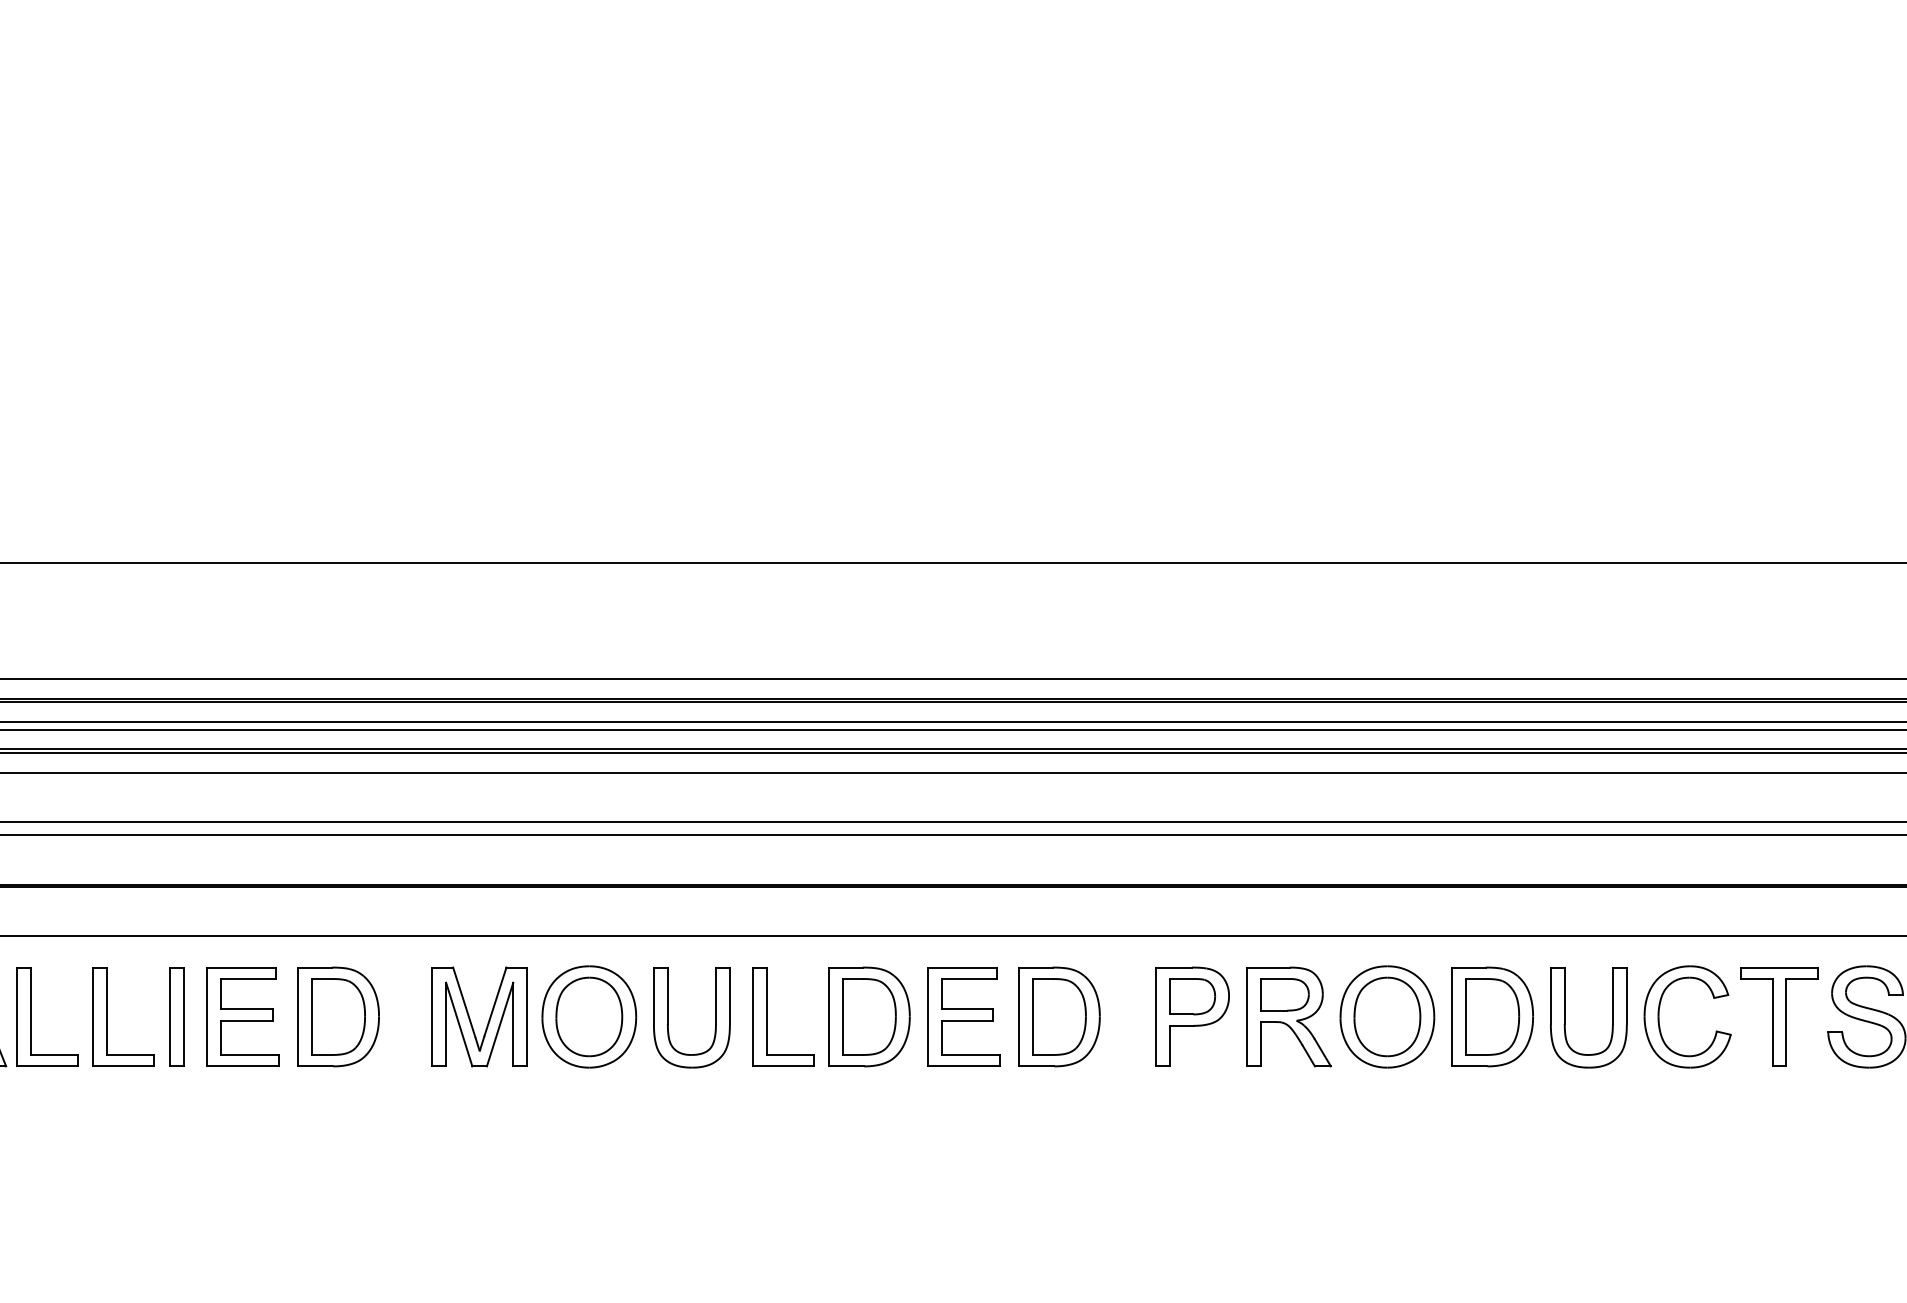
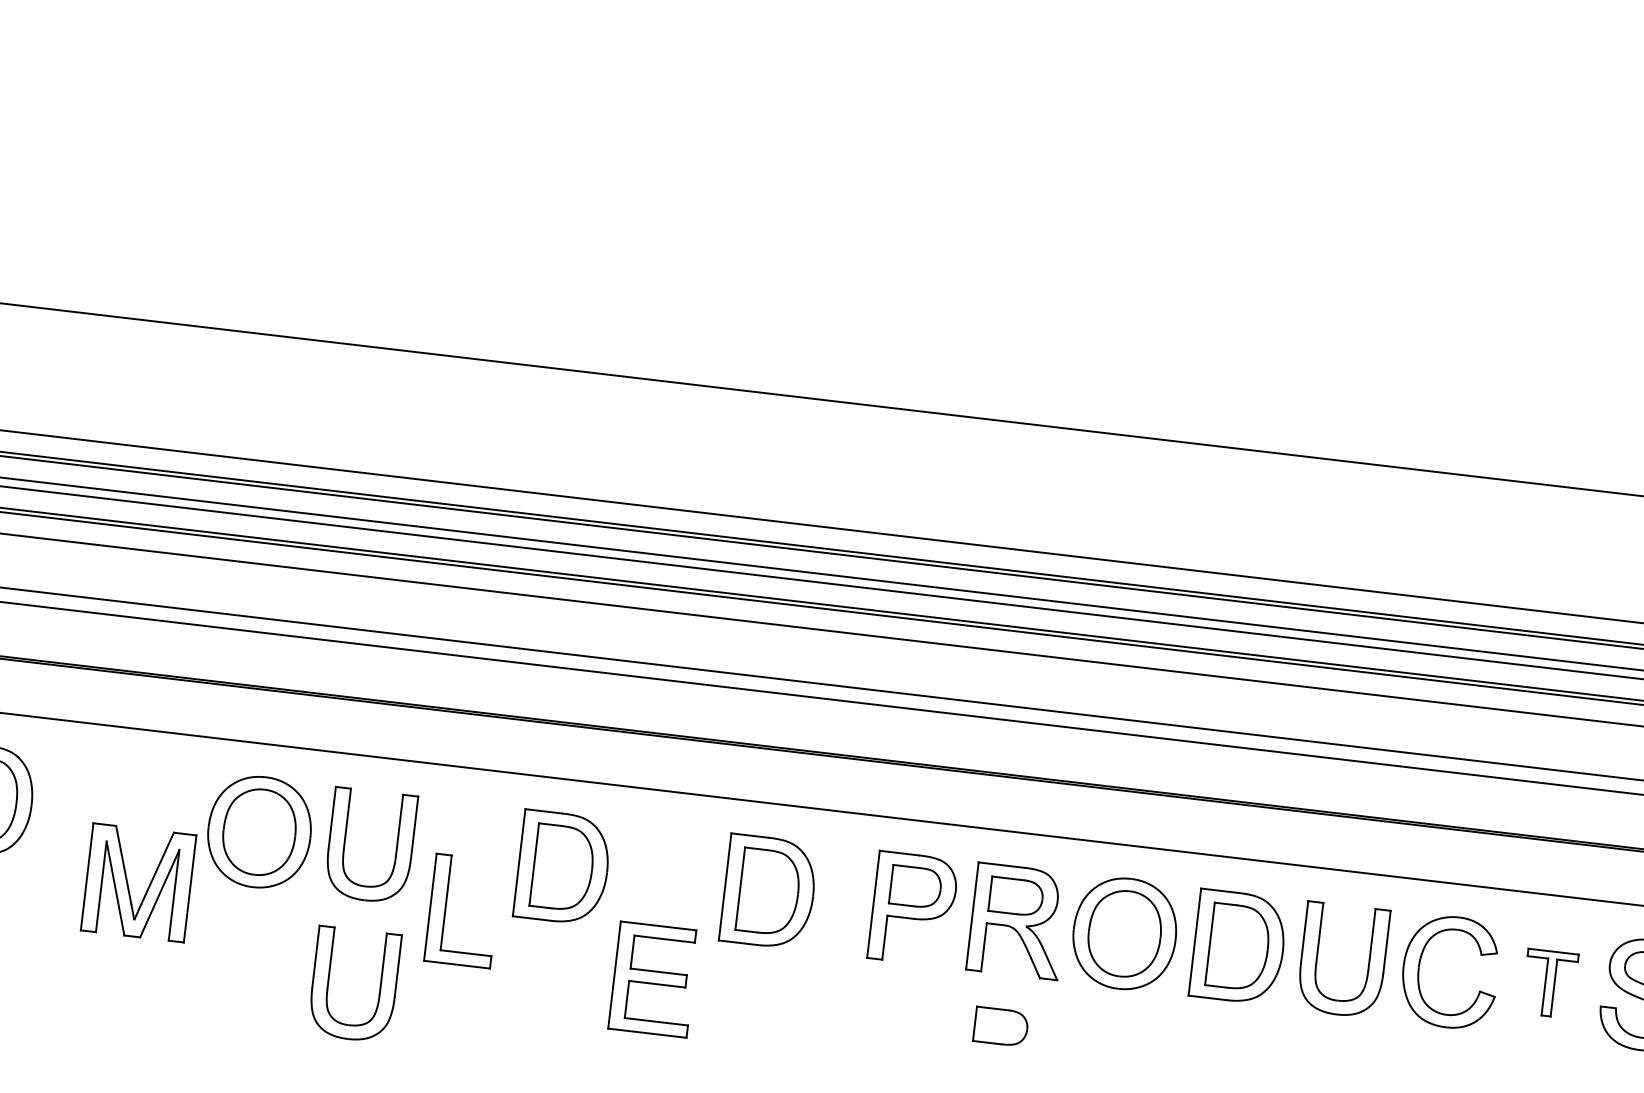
part: (767, 1016) -> (446, 908), moved
part: (963, 1016) -> (653, 979), moved
part: (1779, 1016) -> (1549, 983), size x0.6
part: (470, 1018) -> (128, 883), moved
part: (1284, 1114) -> (1000, 1026), added
part: (668, 1145) -> (329, 981), added

